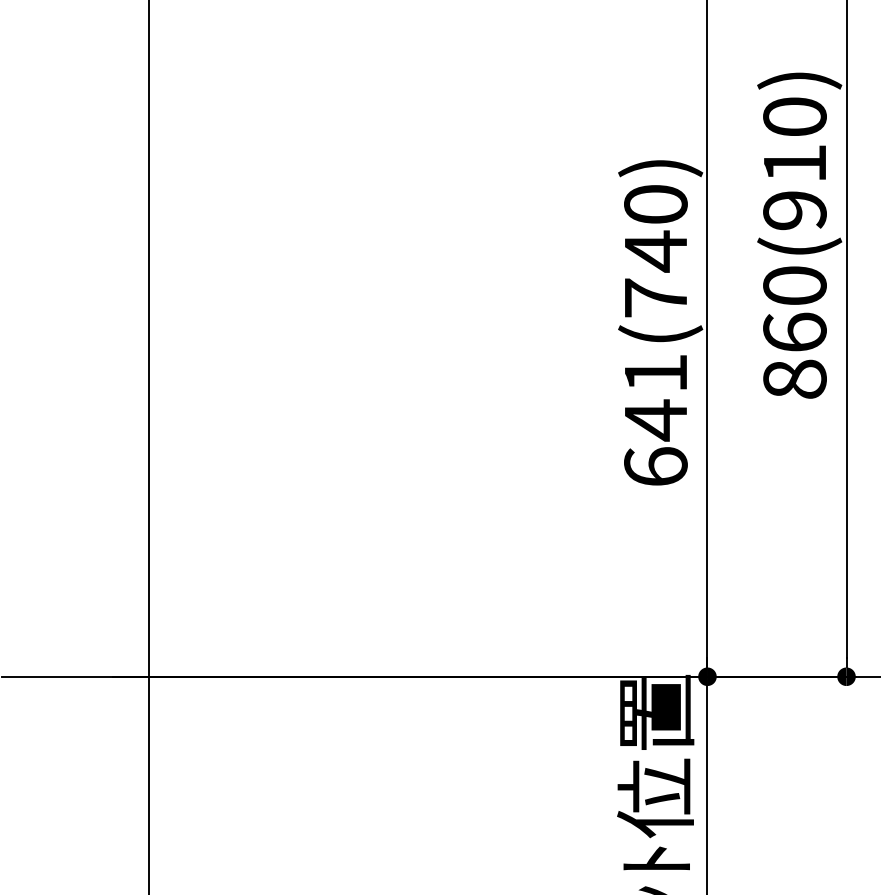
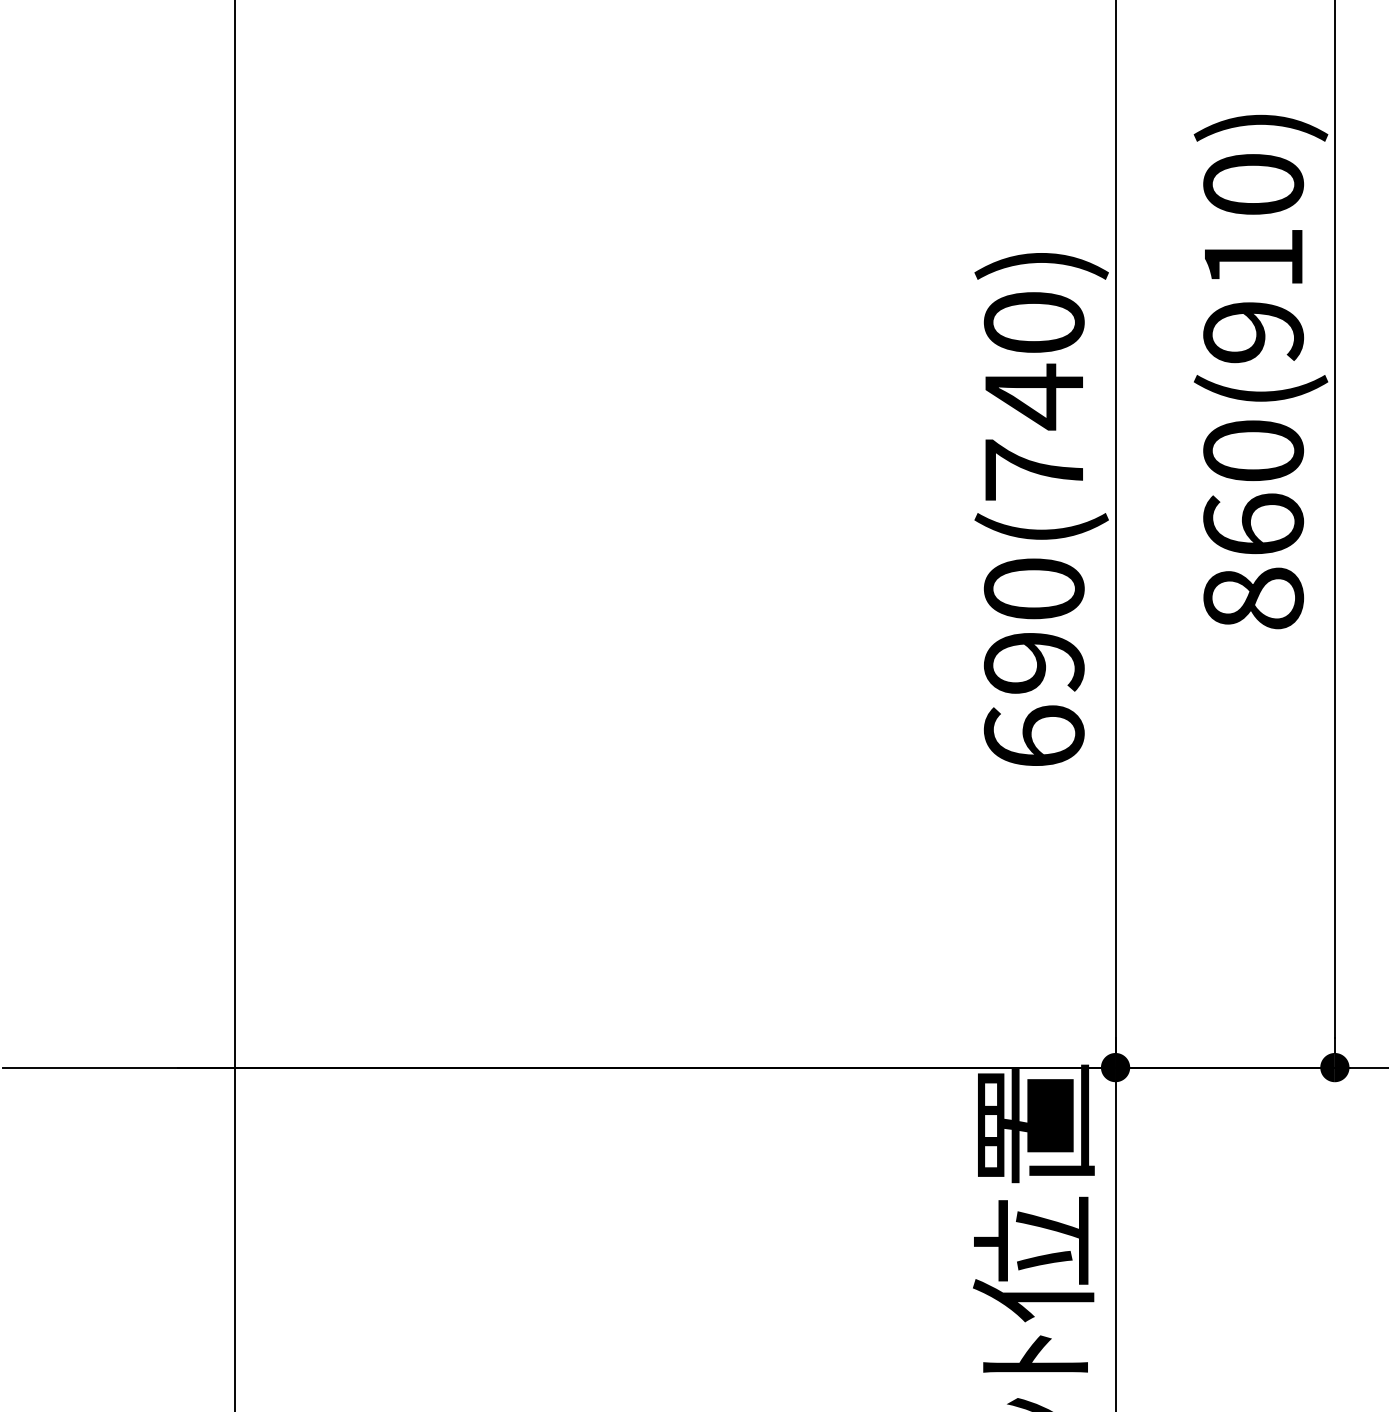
text: (655, 397) -> (1033, 627), 641(740) -> 690(740)

